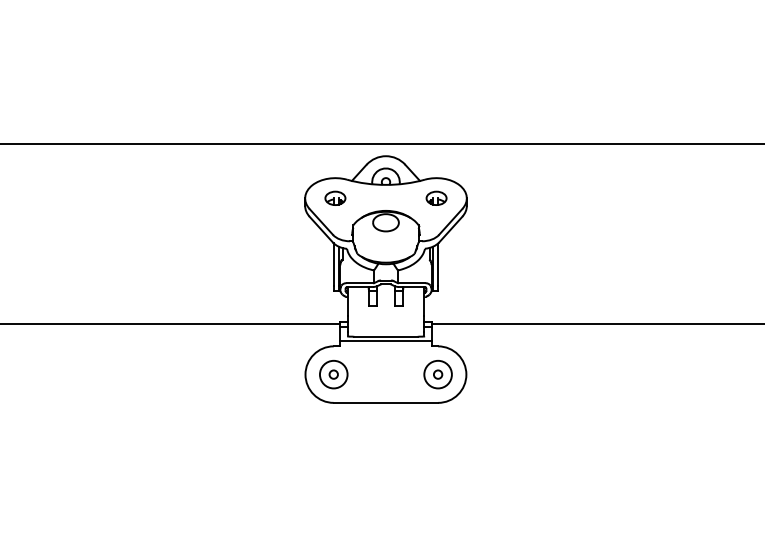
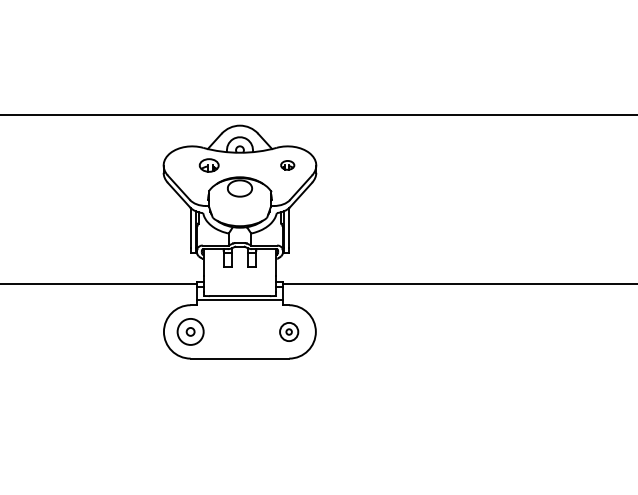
part: (335, 197) -> (209, 164), moved
part: (436, 197) -> (287, 164), size x0.7
part: (437, 374) -> (288, 331), size x0.7

